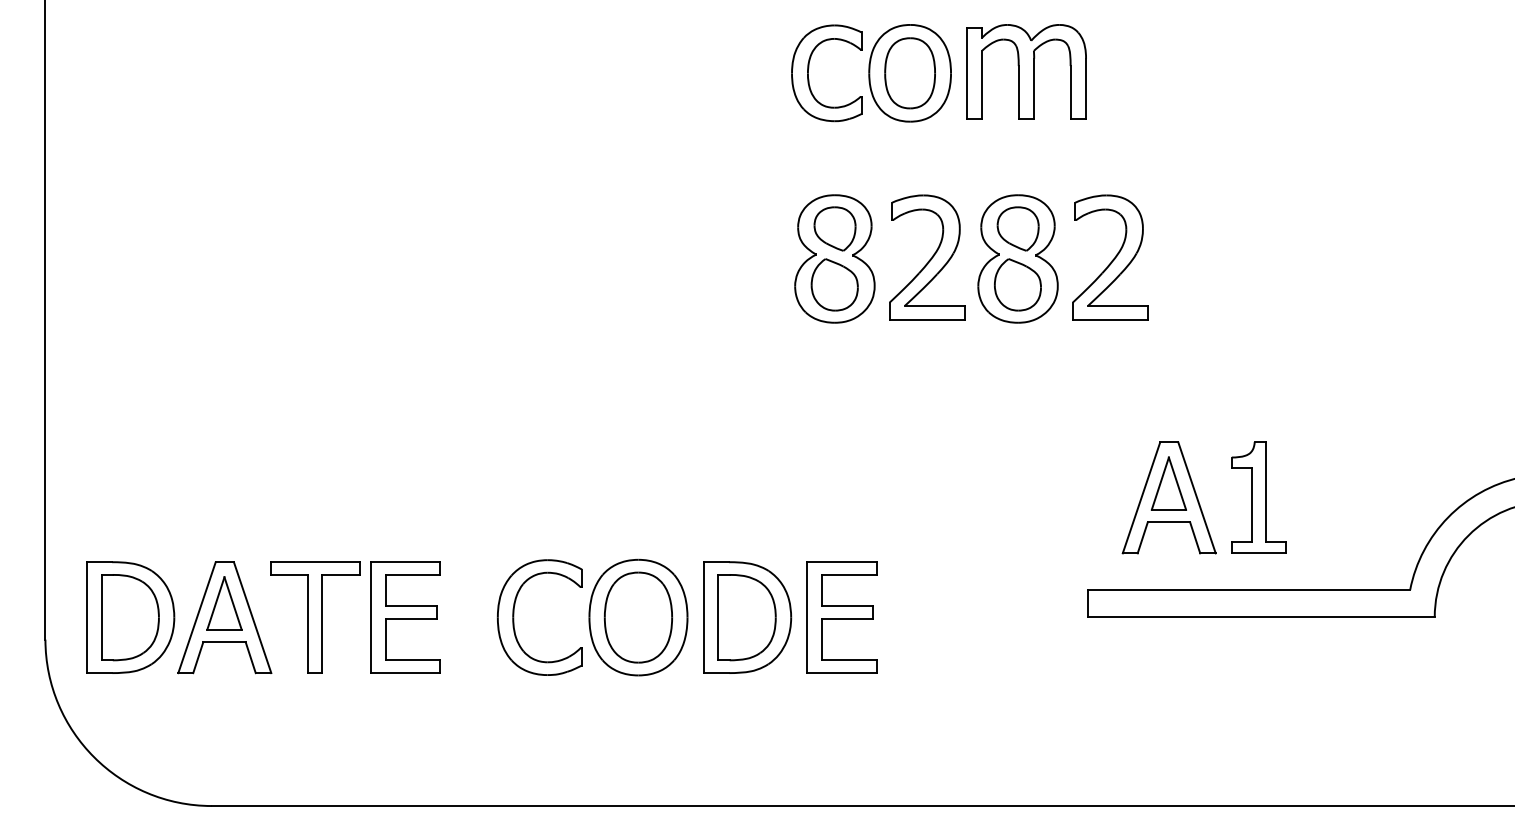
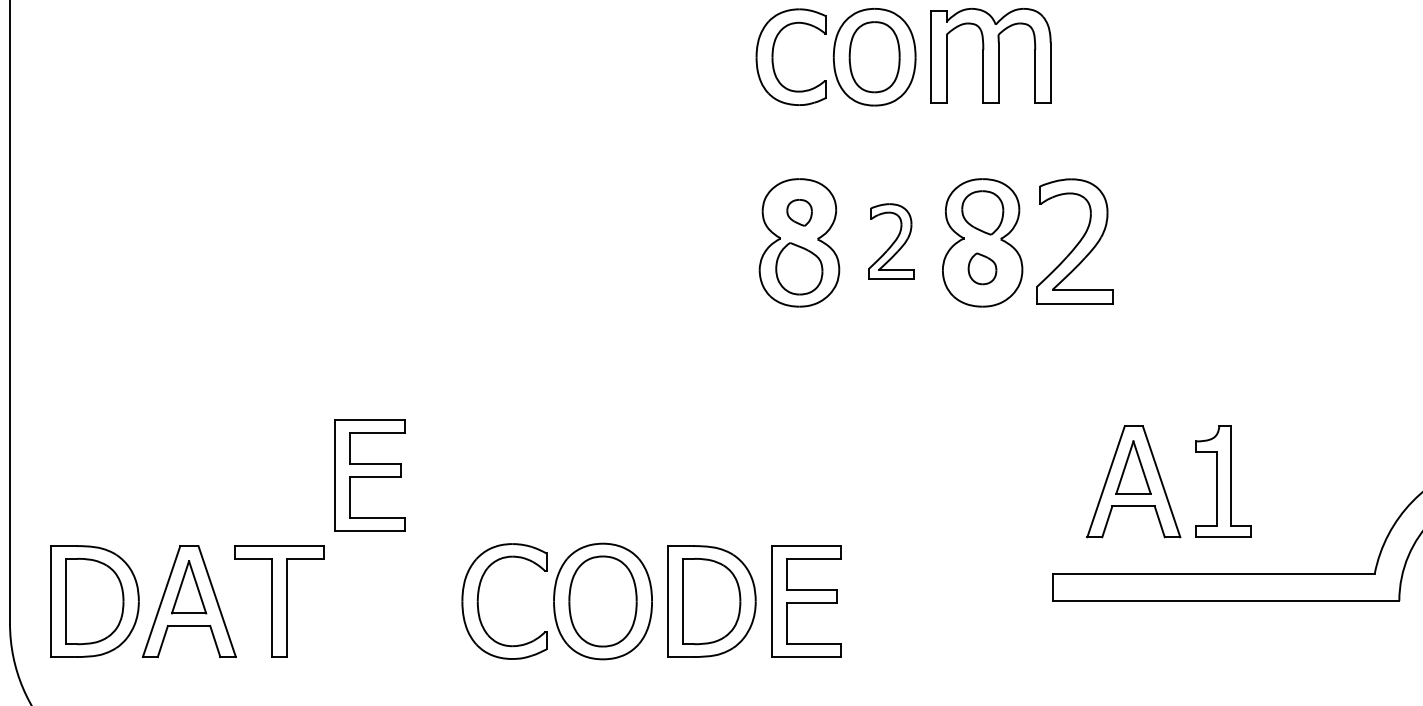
part: (834, 228) -> (799, 212), size x0.6
part: (927, 257) -> (892, 241), size x0.6
part: (1017, 284) -> (982, 268), size x0.6
part: (405, 617) -> (370, 475), moved

